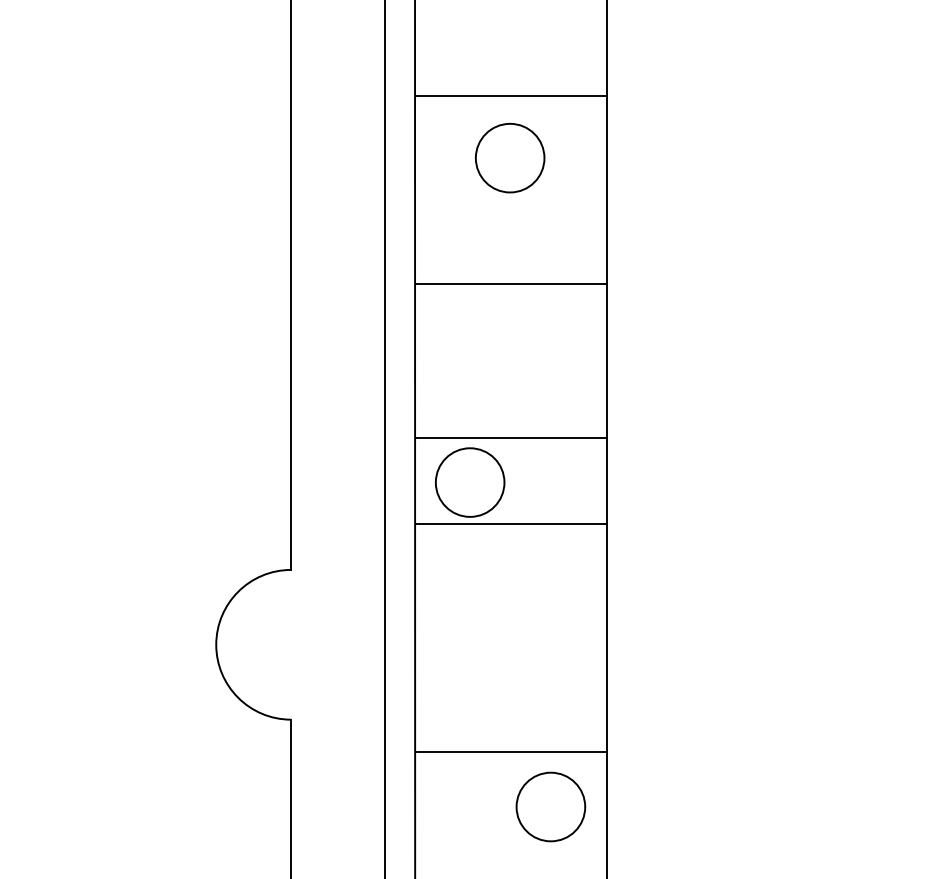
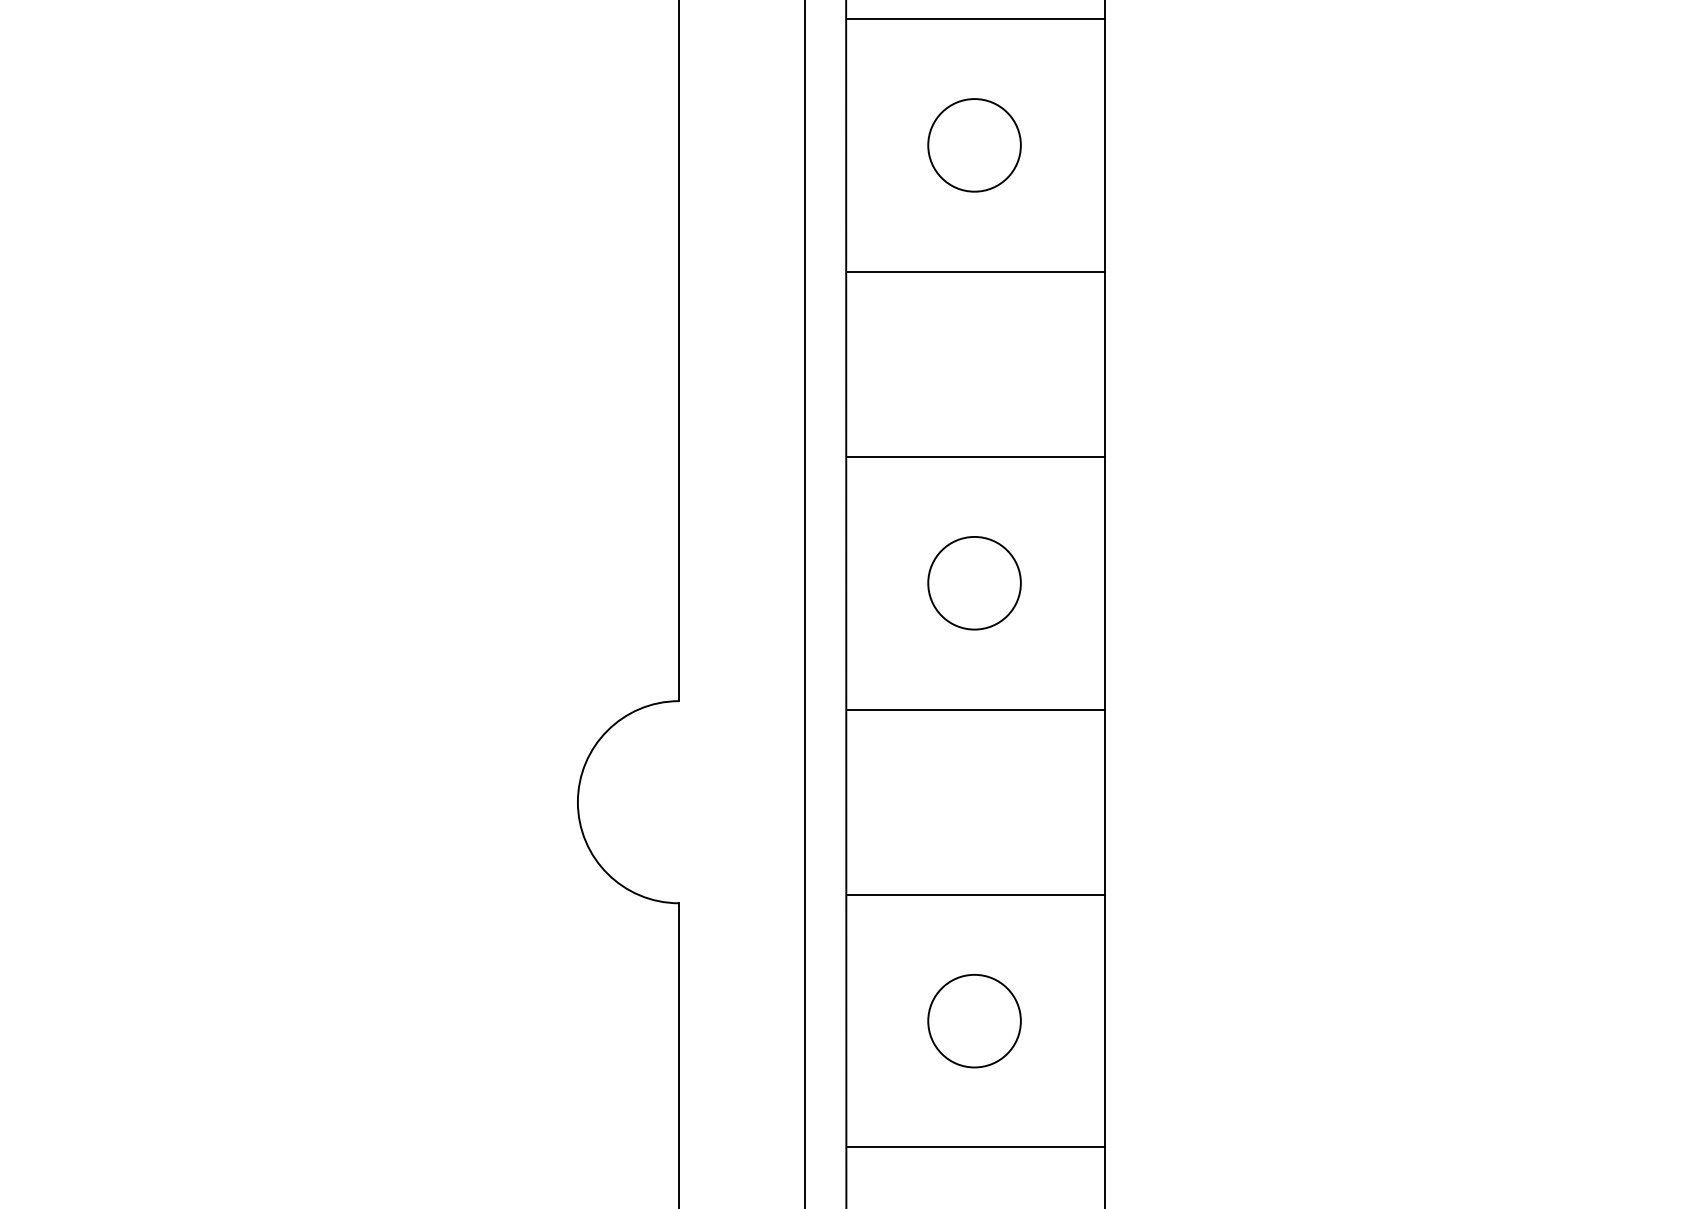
line: (511, 96) -> (976, 19), moved
line: (511, 283) -> (976, 271), moved
line: (511, 437) -> (976, 456), moved
circle: (470, 482) -> (974, 583), moved
line: (511, 523) -> (976, 709), moved
line: (511, 751) -> (976, 894), moved
circle: (550, 807) -> (974, 1021), moved

